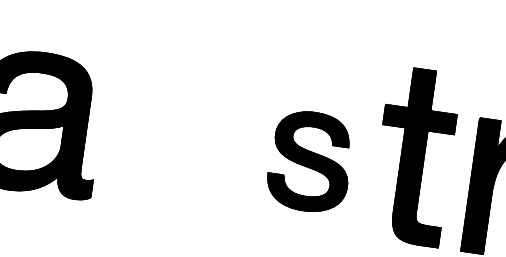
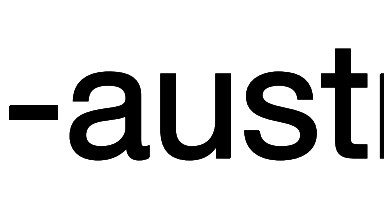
part: (142, 138) -> (175, 116), added
part: (310, 160) -> (280, 115), size x1.43

